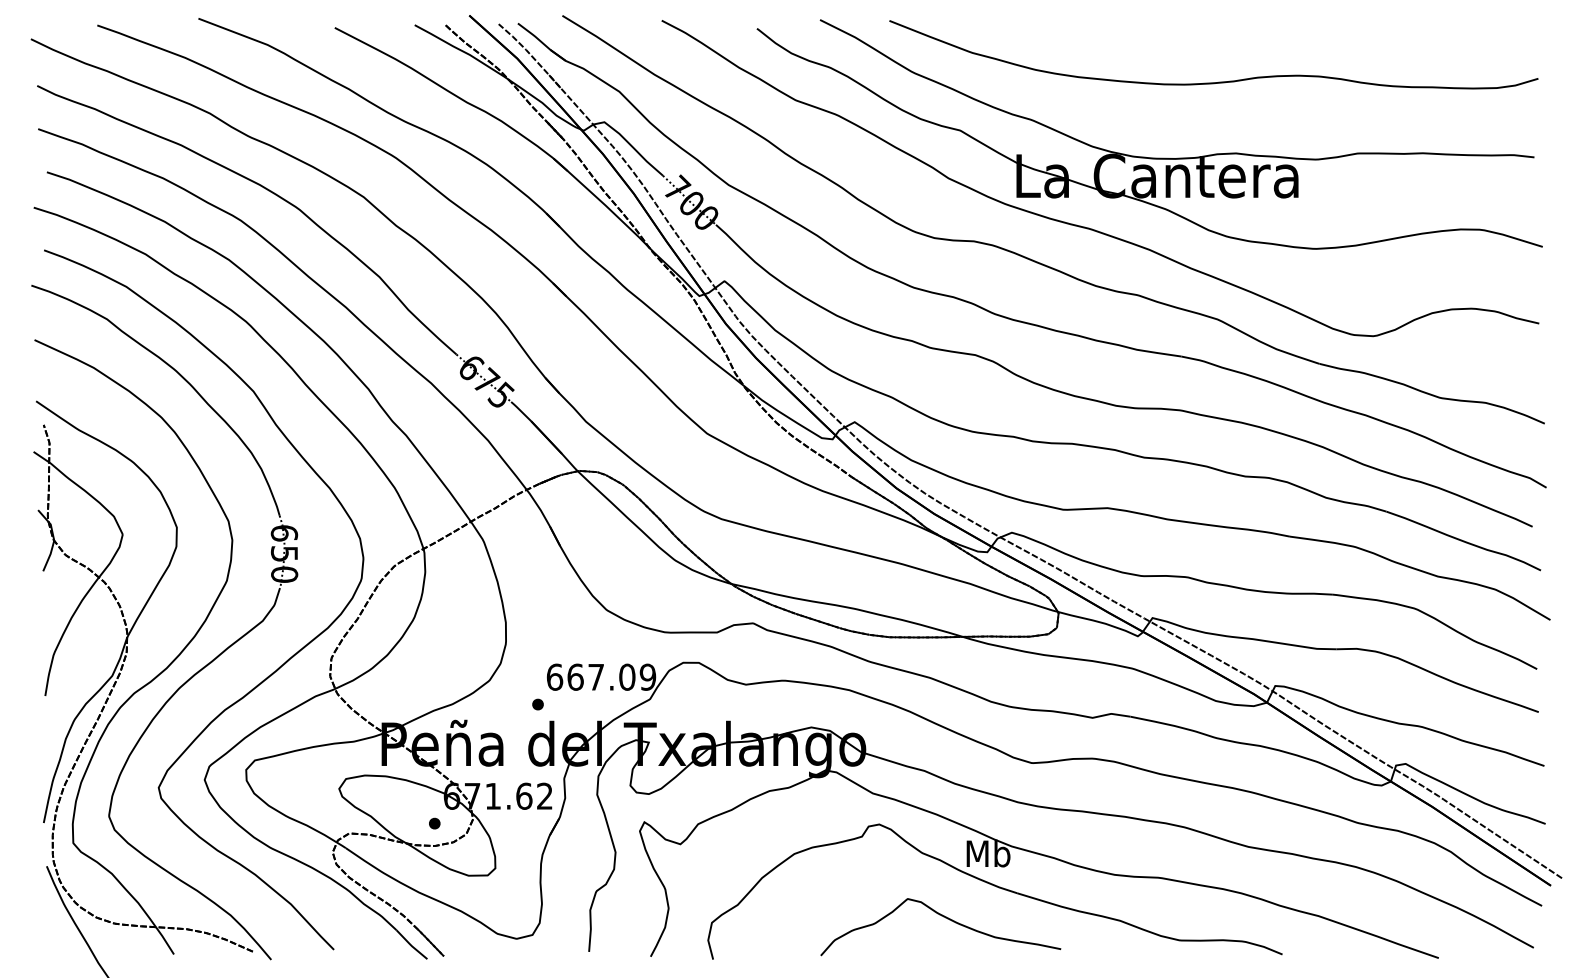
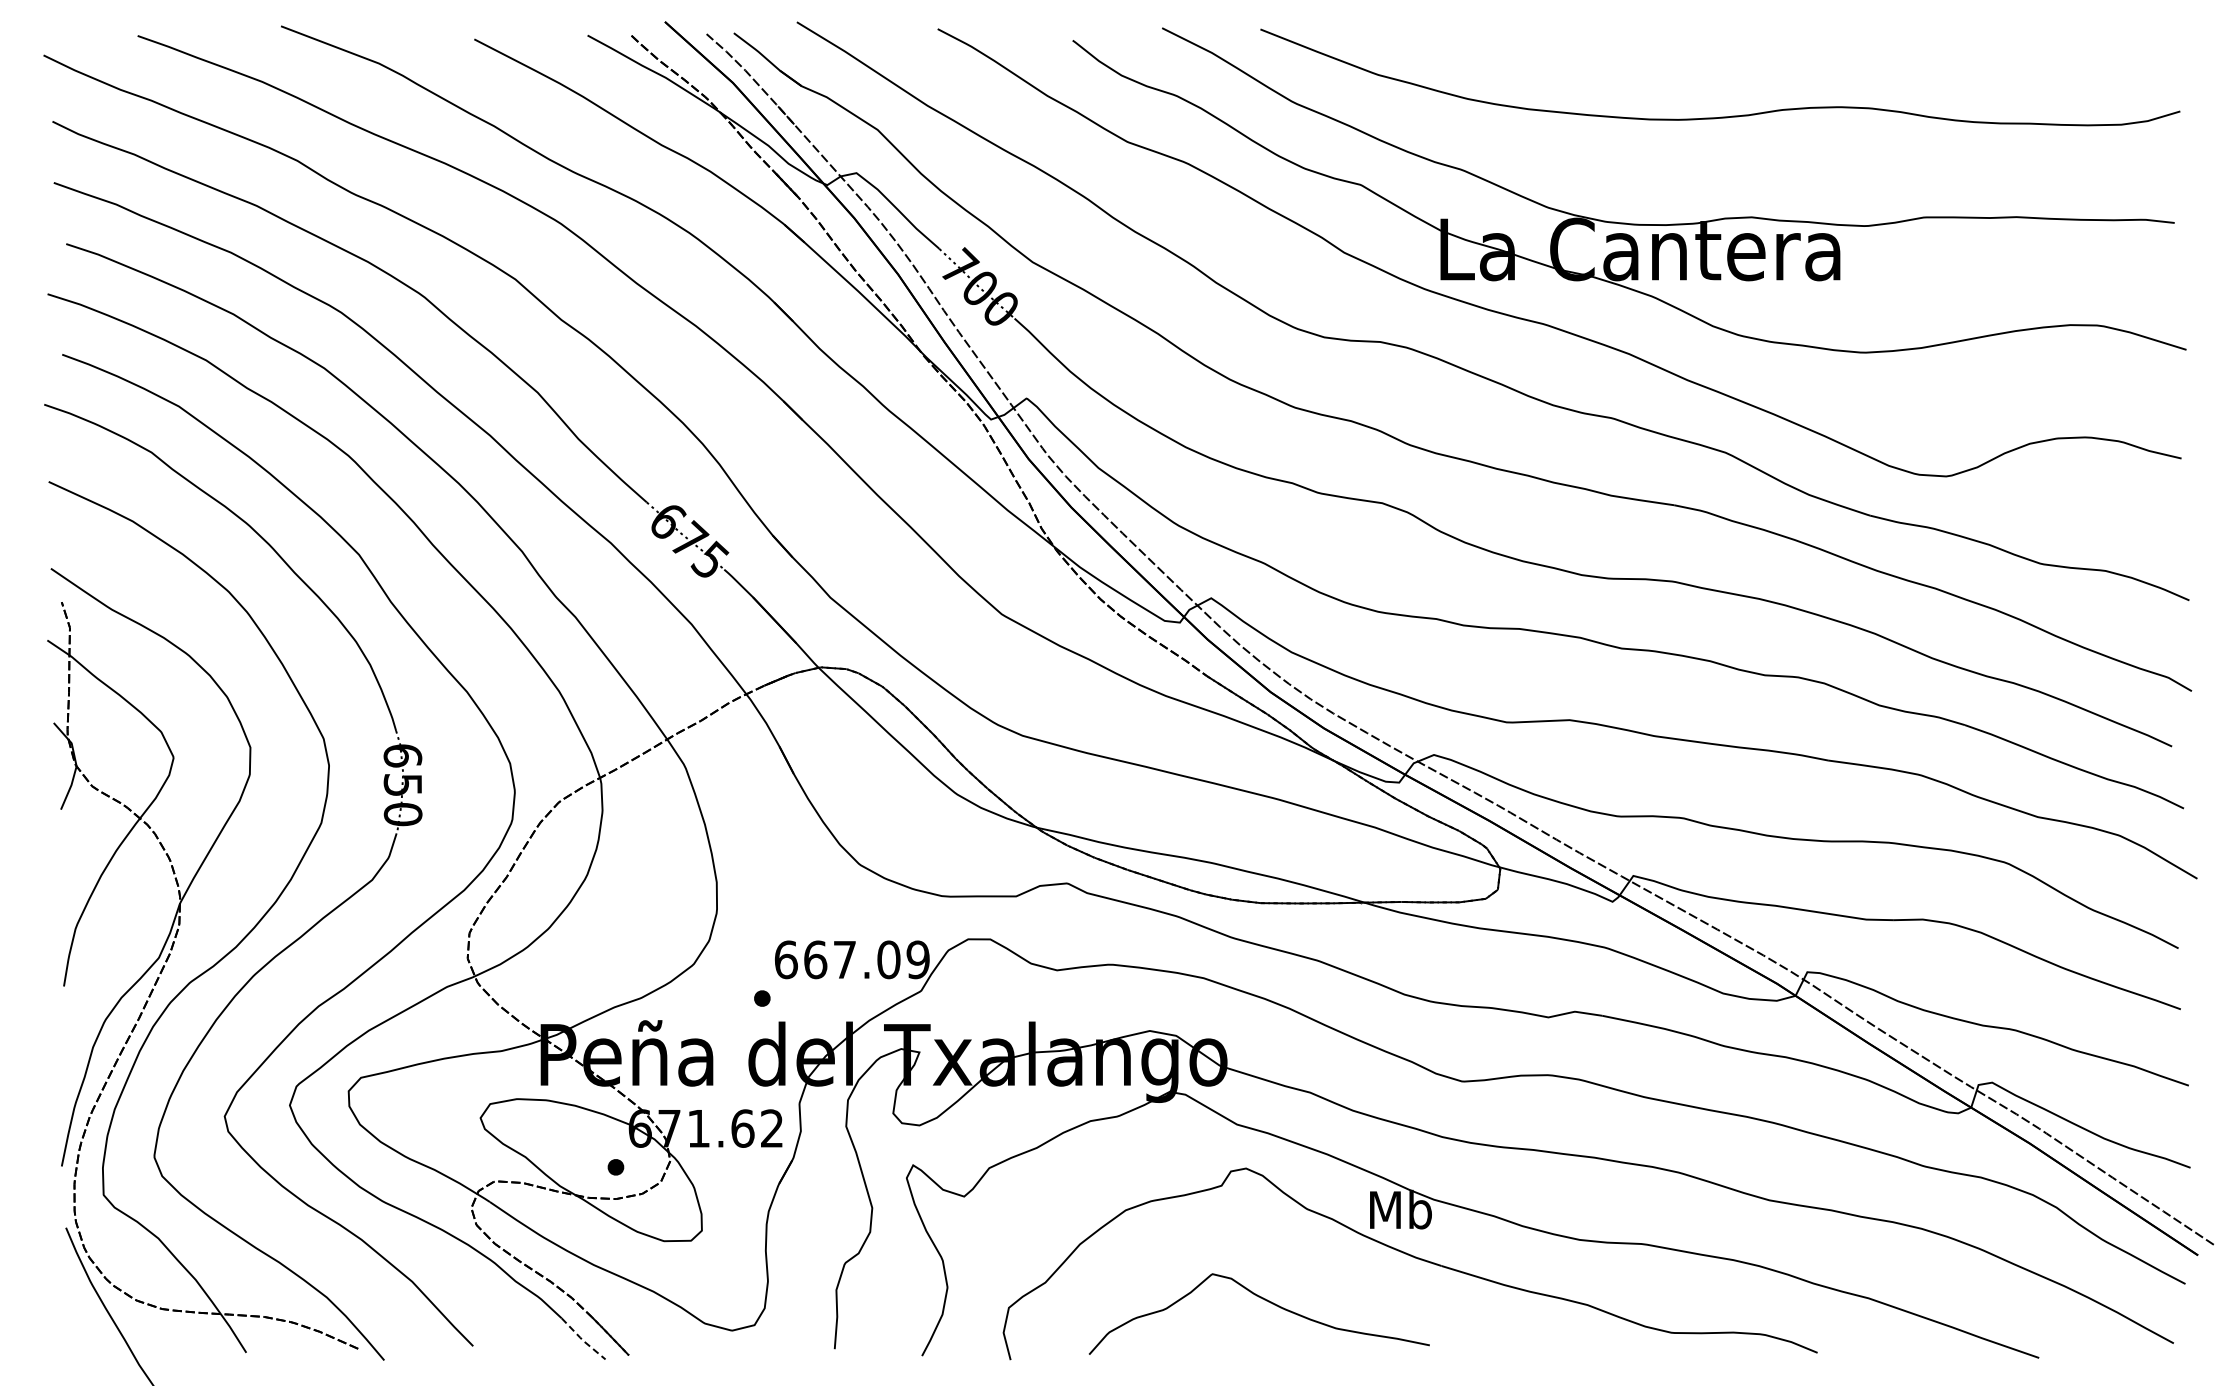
curve: (945, 918) -> (1266, 1301), moved
line: (411, 945) -> (582, 1340), solid -> dashed

